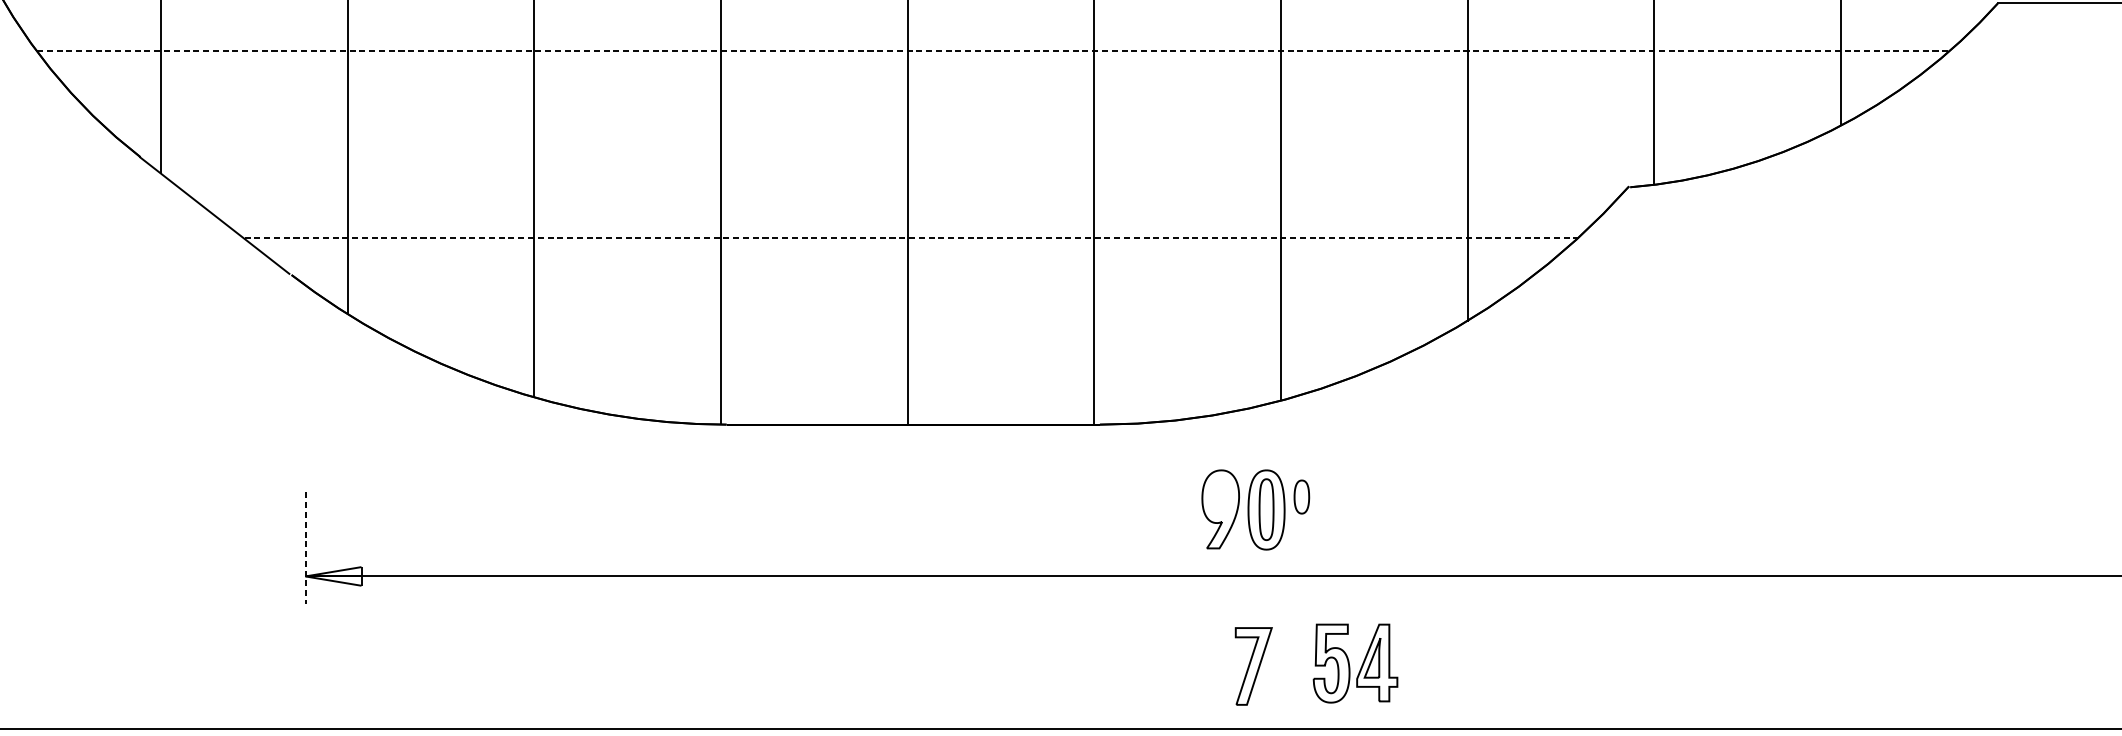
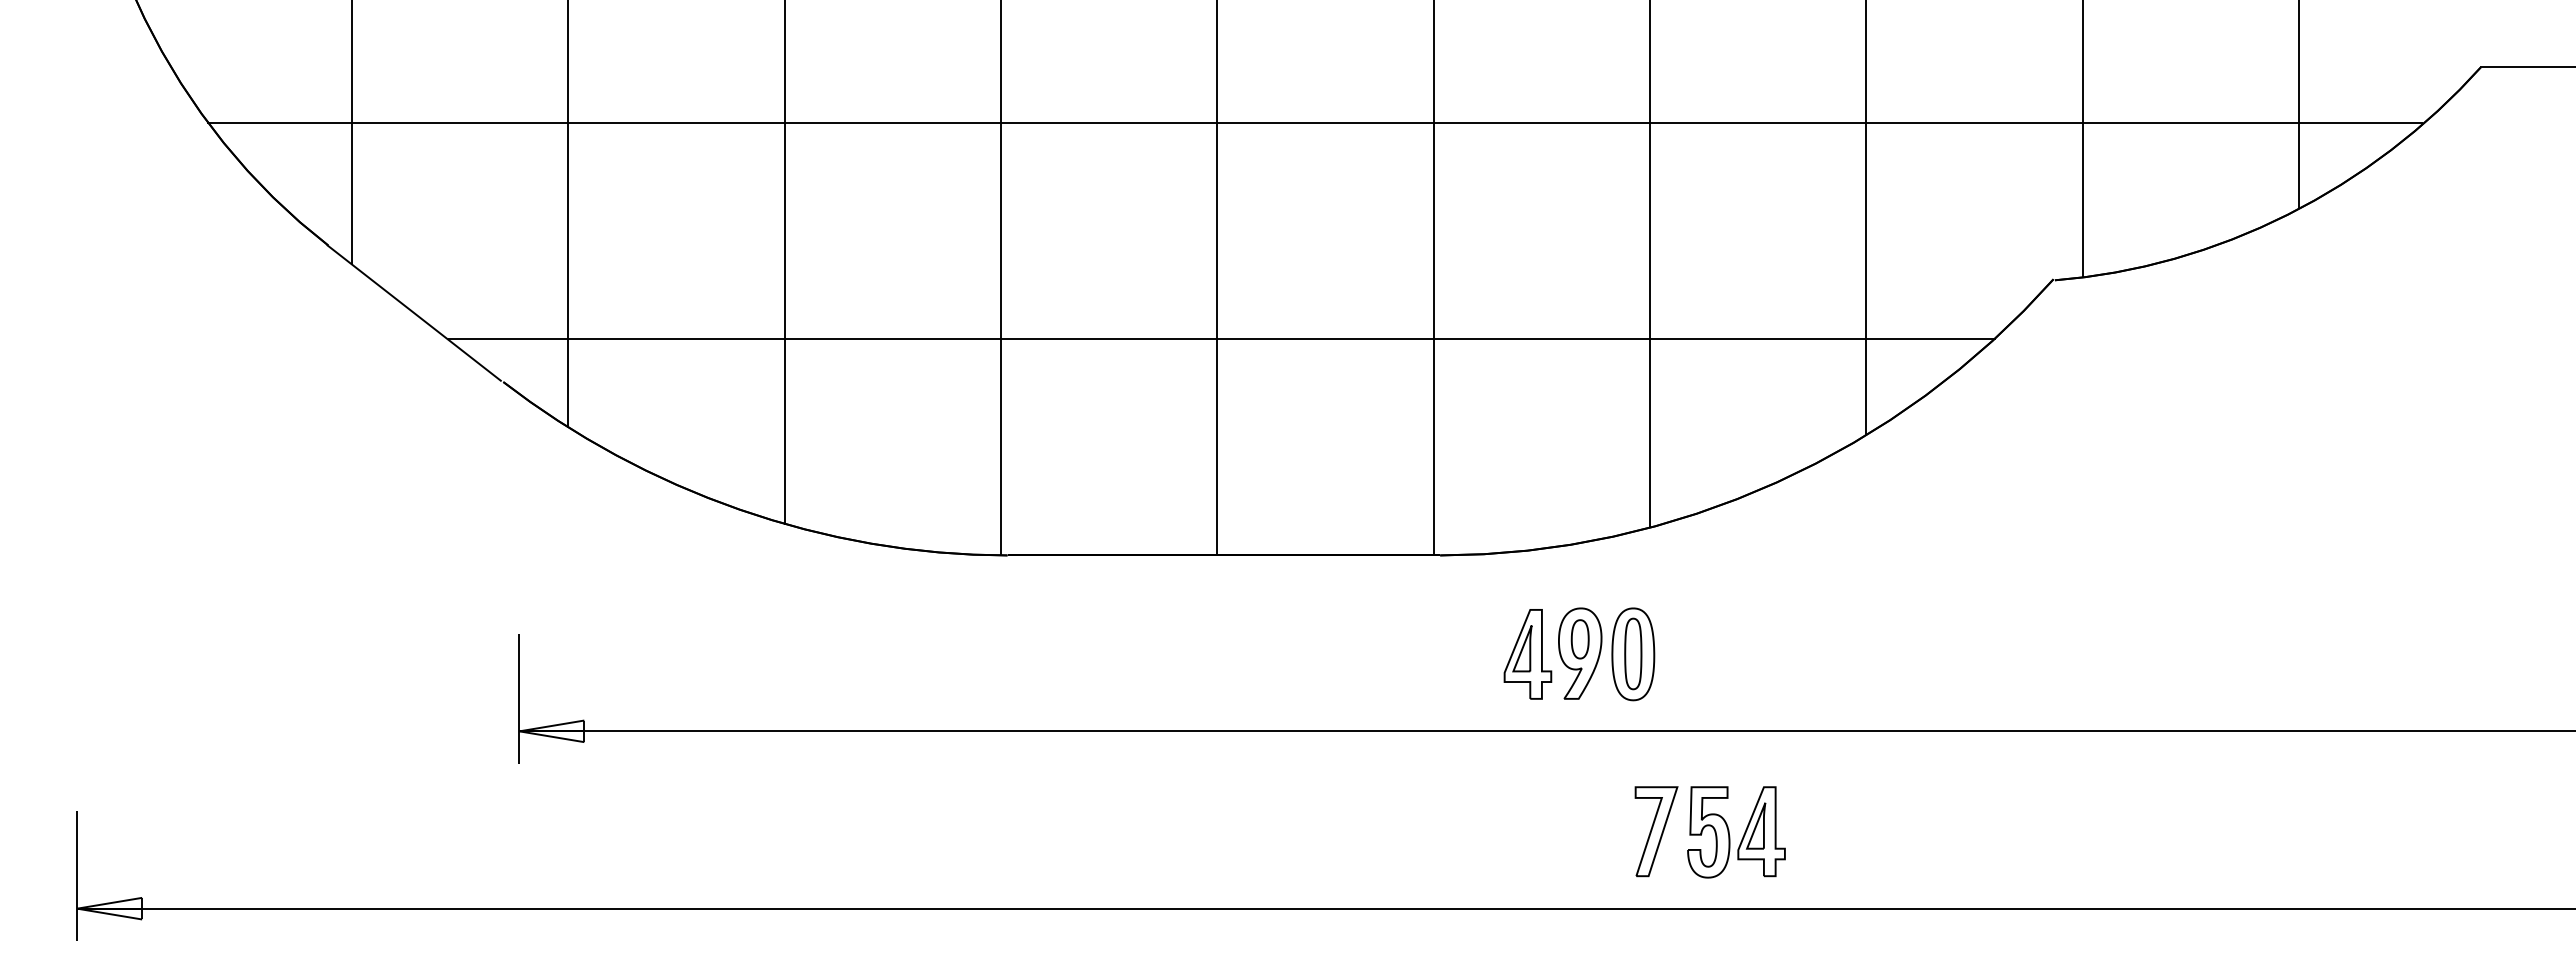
line: (991, 51) -> (1314, 122), dashed -> solid
line: (911, 238) -> (1221, 339), dashed -> solid
part: (1301, 497) -> (1579, 639), moved
part: (1175, 510) -> (1527, 654), added
line: (305, 548) -> (519, 698), dashed -> solid
part: (1253, 666) -> (1656, 831), moved

